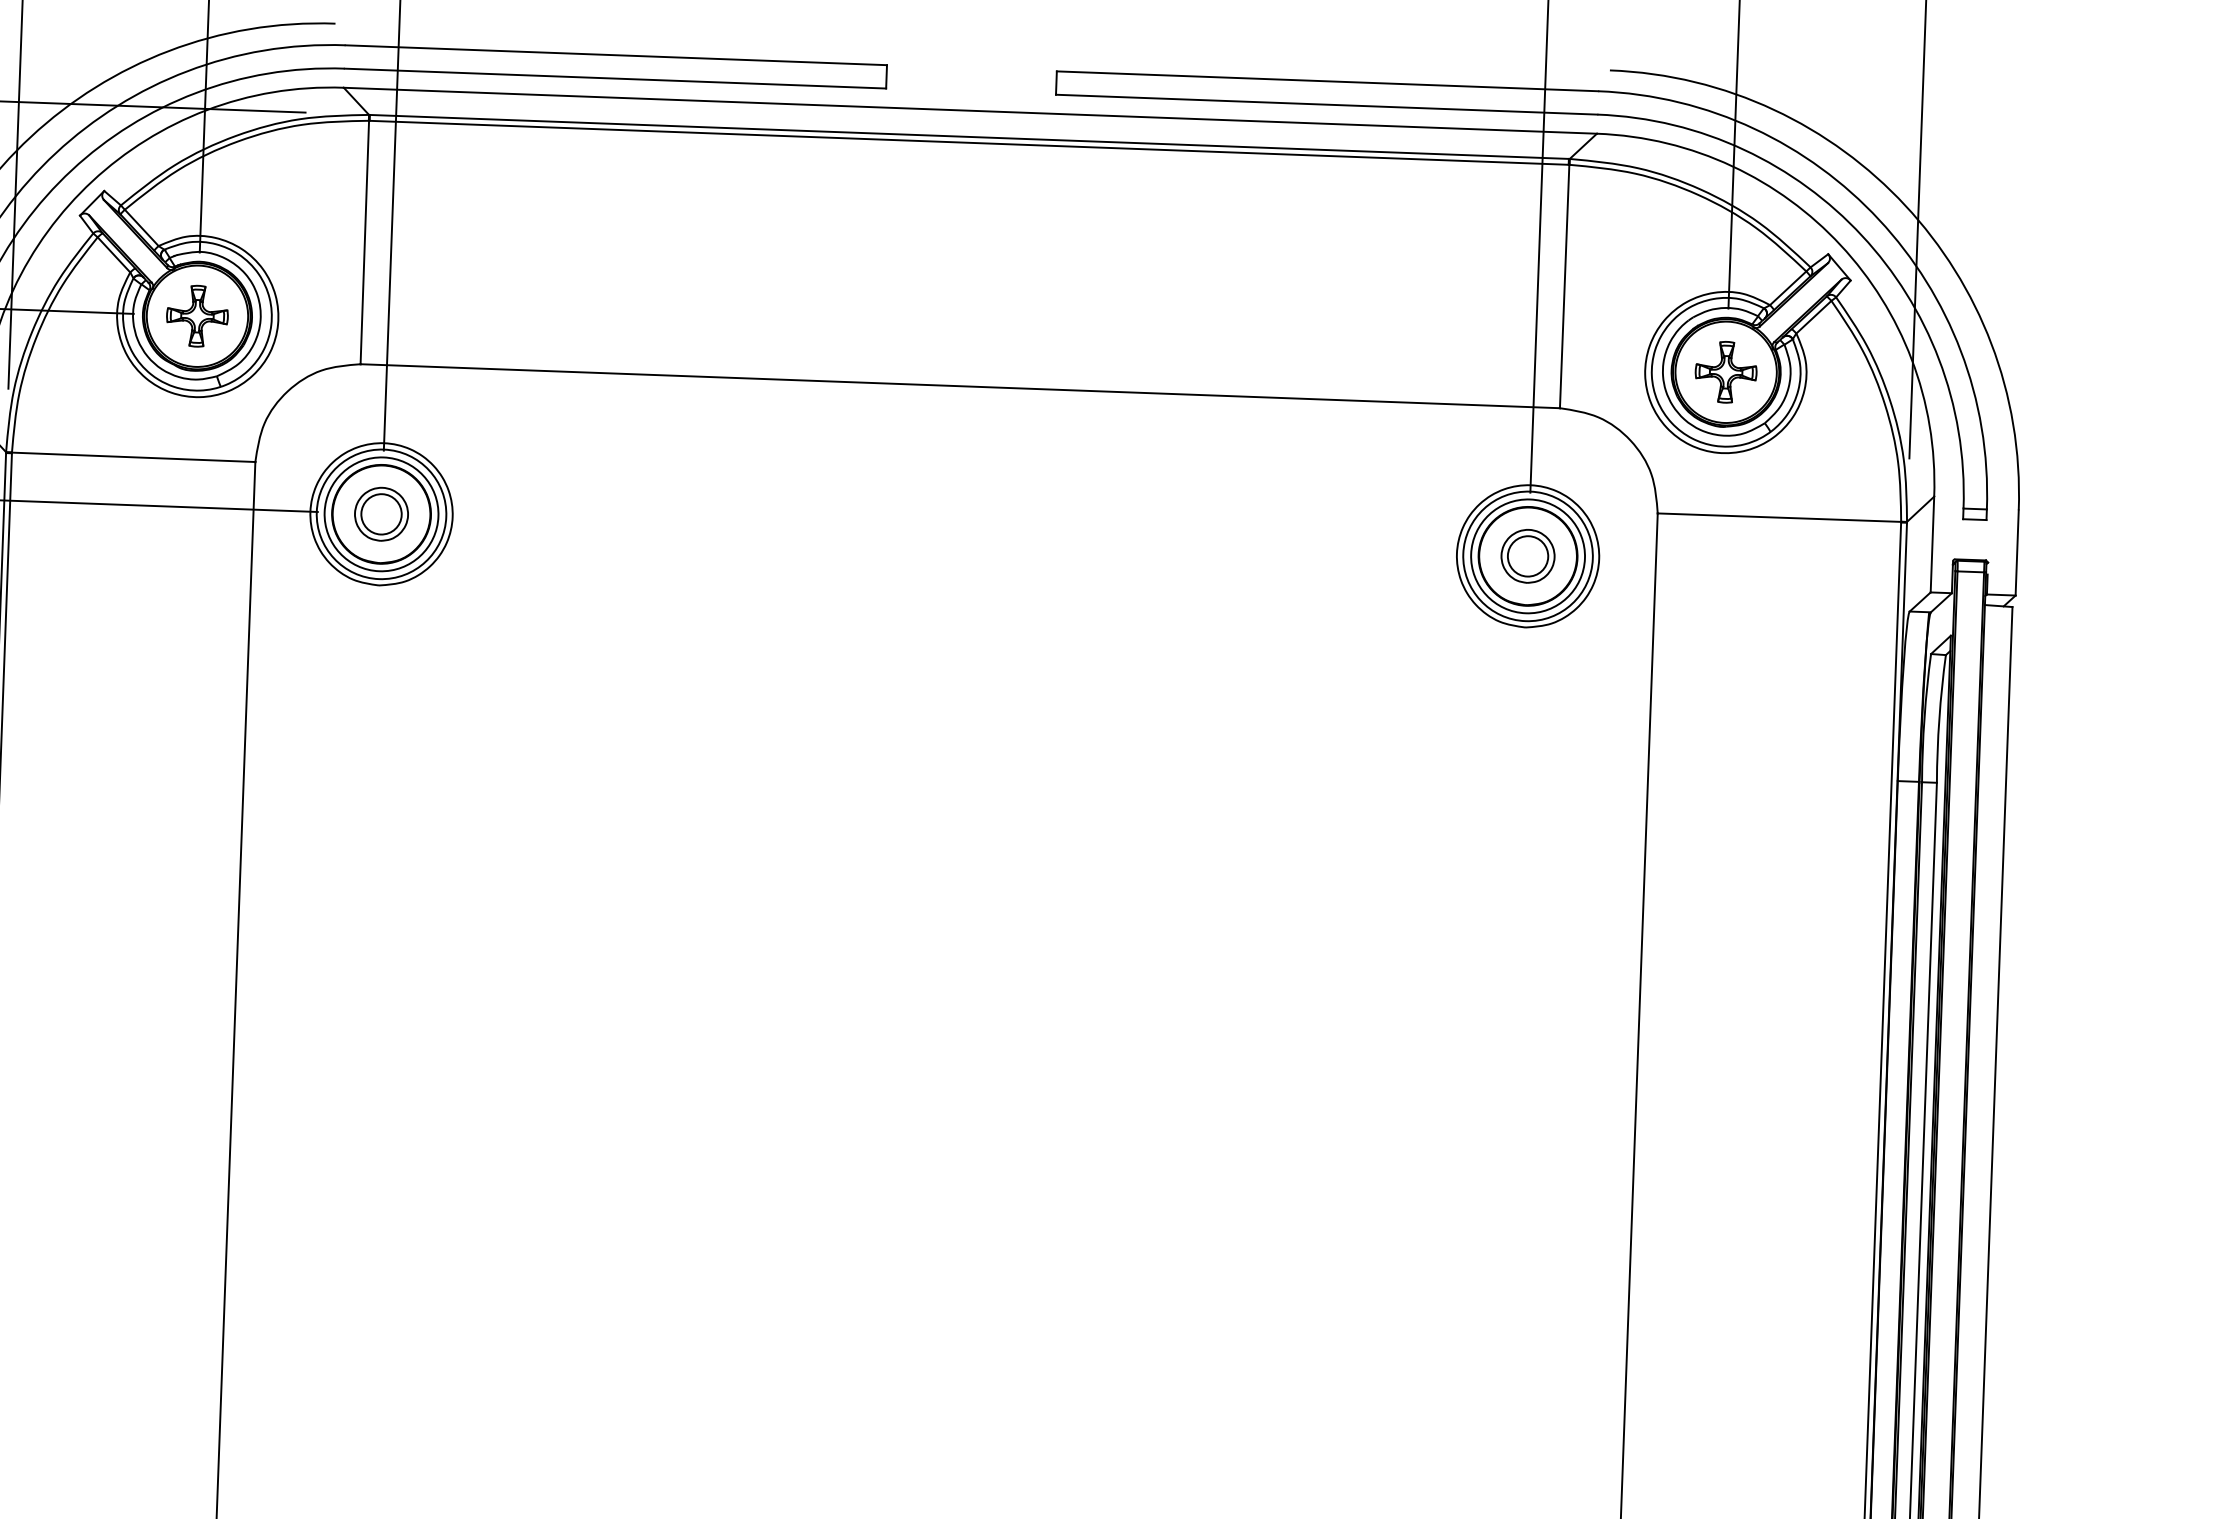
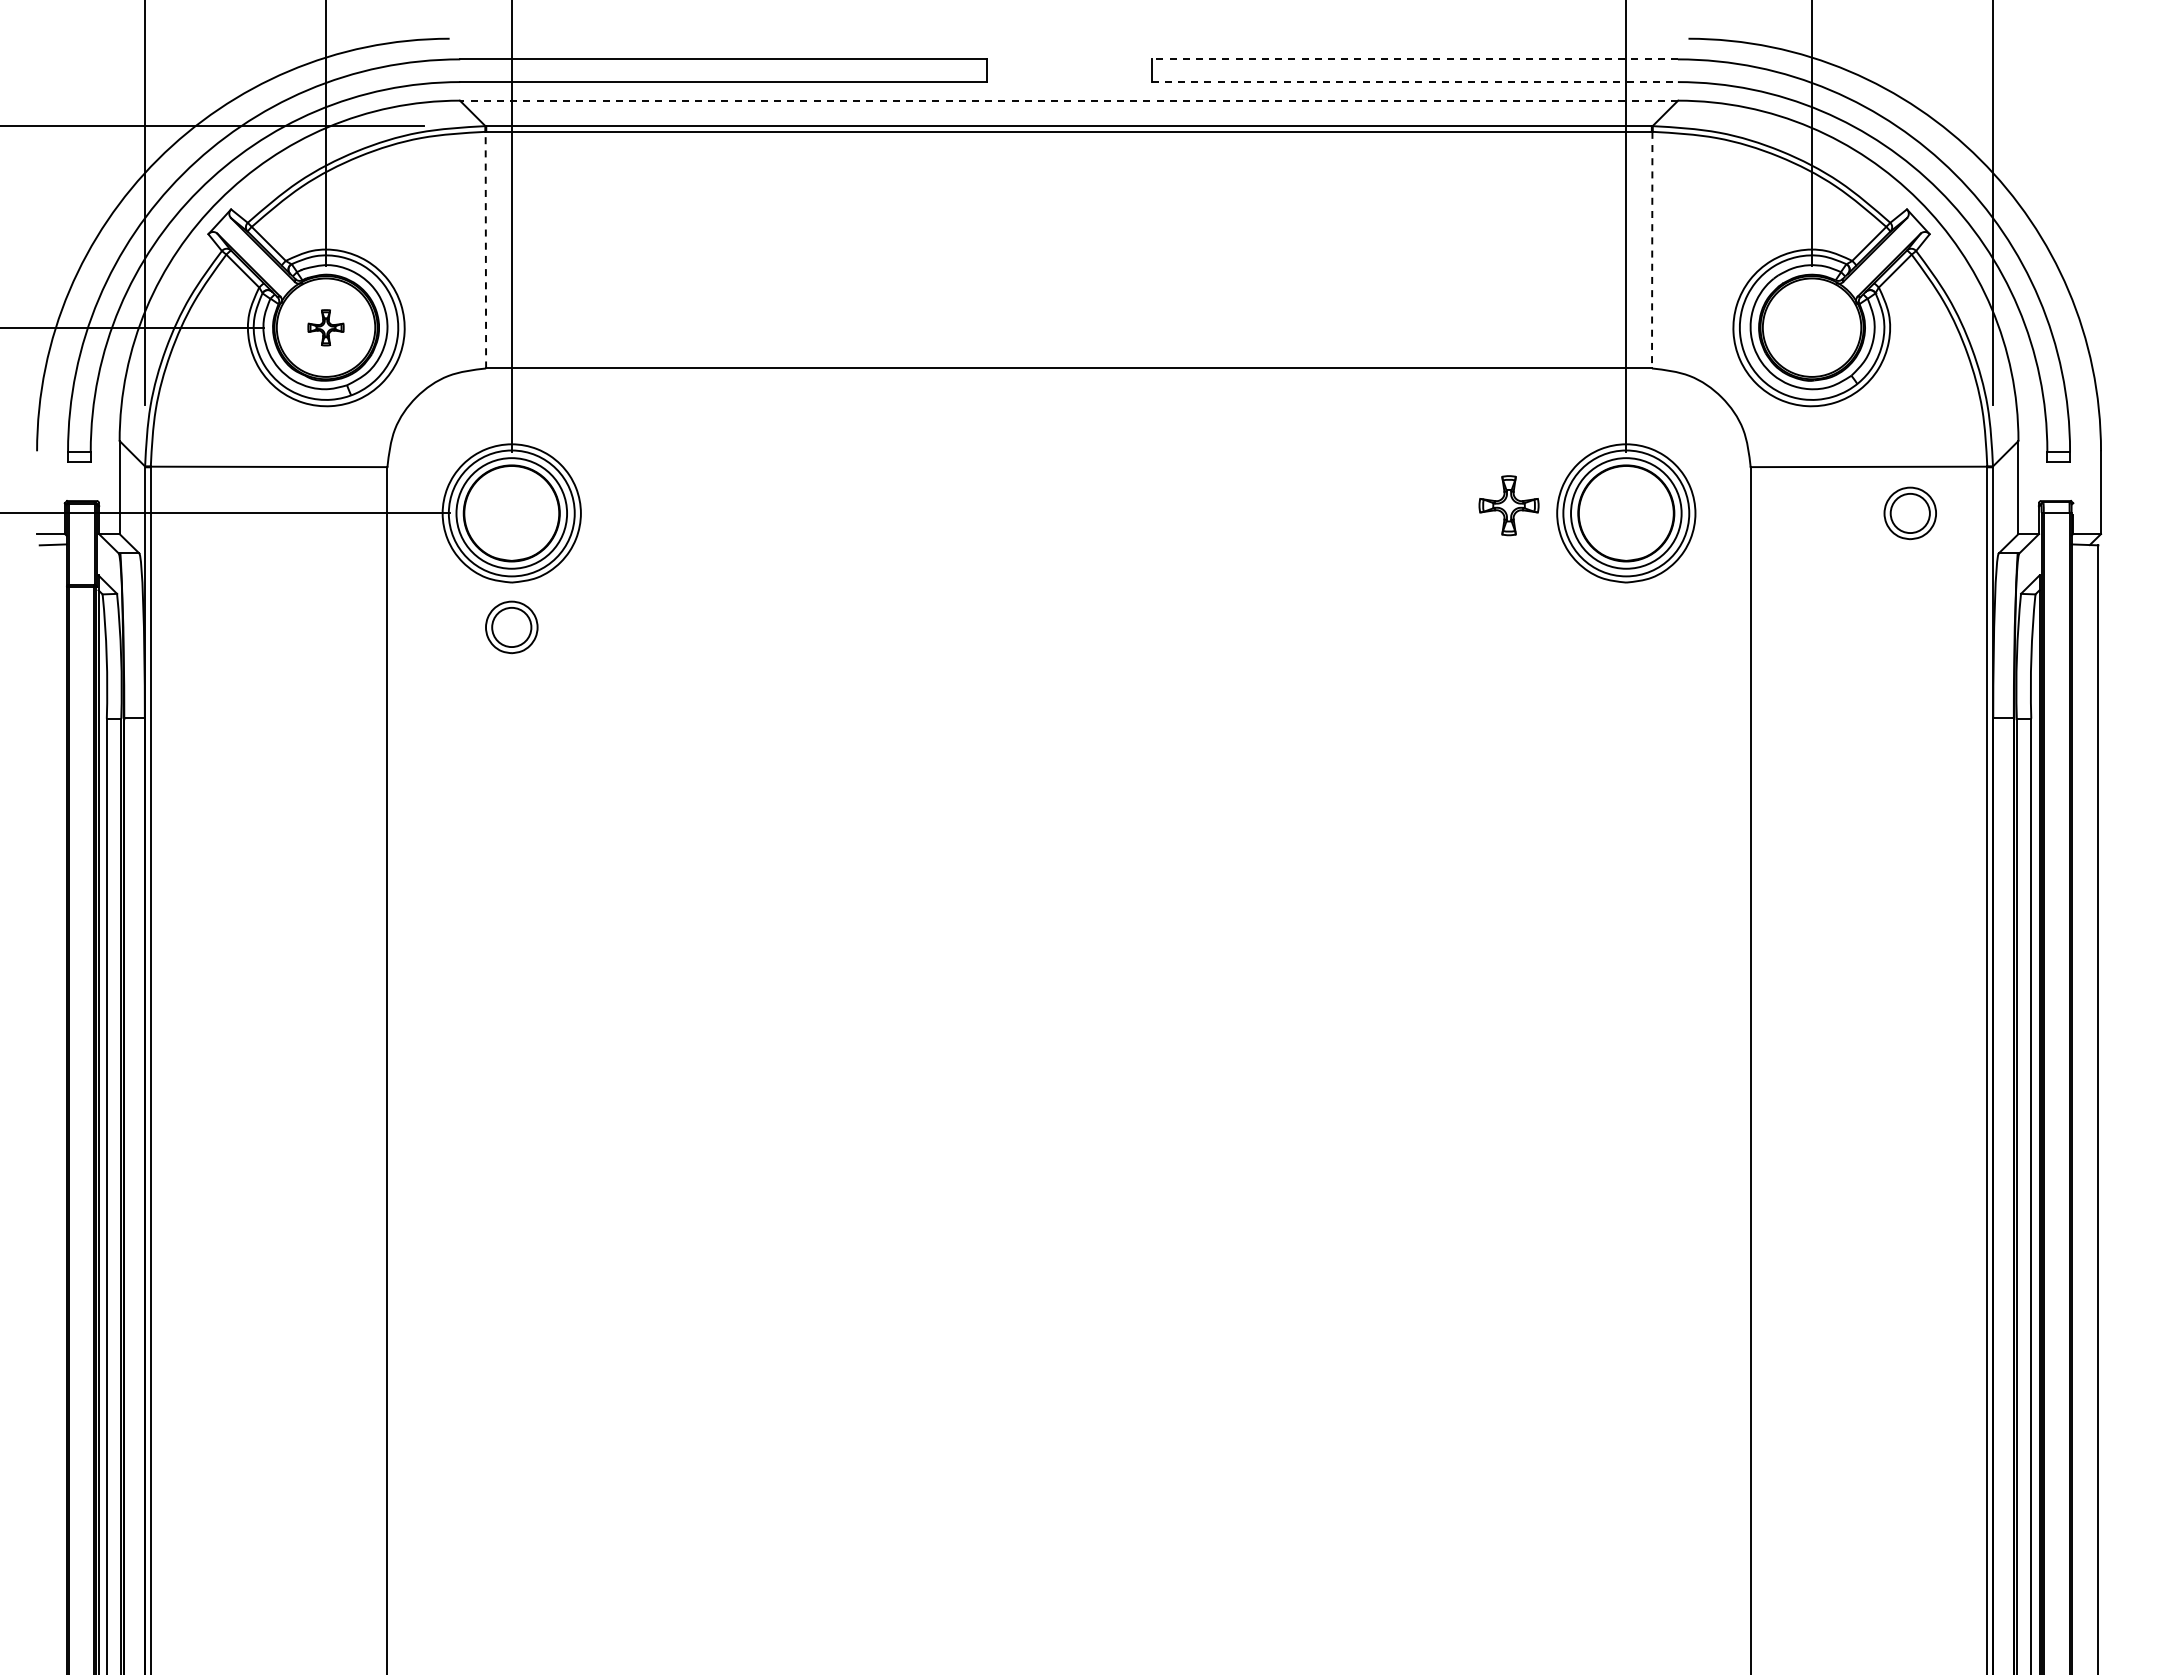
line: (1327, 81) -> (1414, 59), solid -> dashed
line: (1327, 105) -> (1415, 82), solid -> dashed
line: (969, 110) -> (1068, 100), solid -> dashed
line: (364, 241) -> (485, 249), solid -> dashed
line: (1564, 286) -> (1652, 250), solid -> dashed
part: (196, 316) -> (325, 327), size x0.6
part: (1725, 372) -> (1508, 505), moved
part: (381, 514) -> (511, 627), moved
part: (1527, 556) -> (1909, 513), moved

